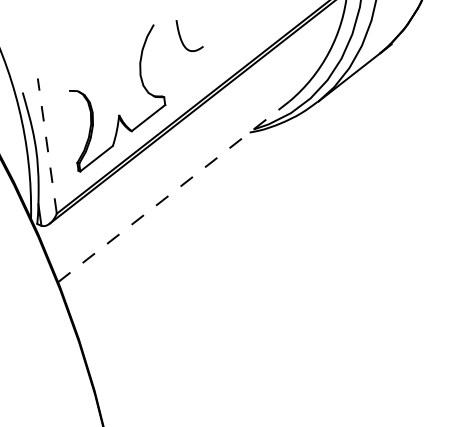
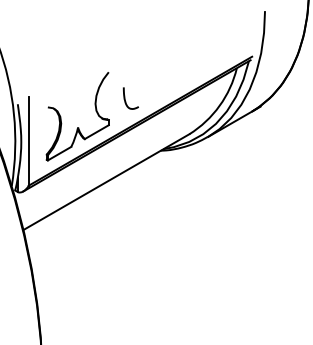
curve: (181, 36) -> (125, 98), moved
line: (46, 146) -> (28, 141), dashed -> solid
line: (173, 192) -> (106, 182), dashed -> solid

